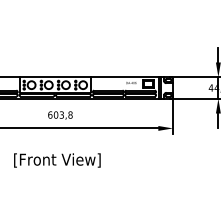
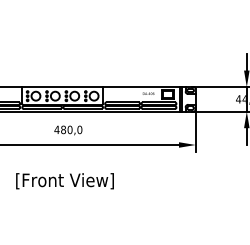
text: (59, 114) -> (67, 129), 603,8 -> 480,0

